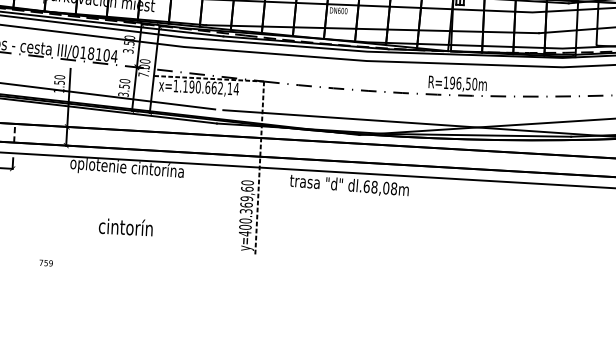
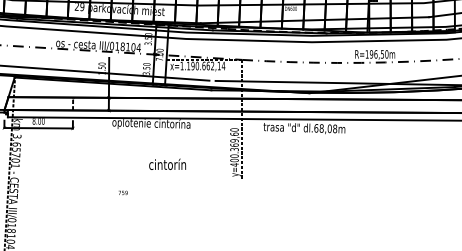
text: (125, 225) -> (167, 163), moved
text: (46, 262) -> (123, 192), moved

